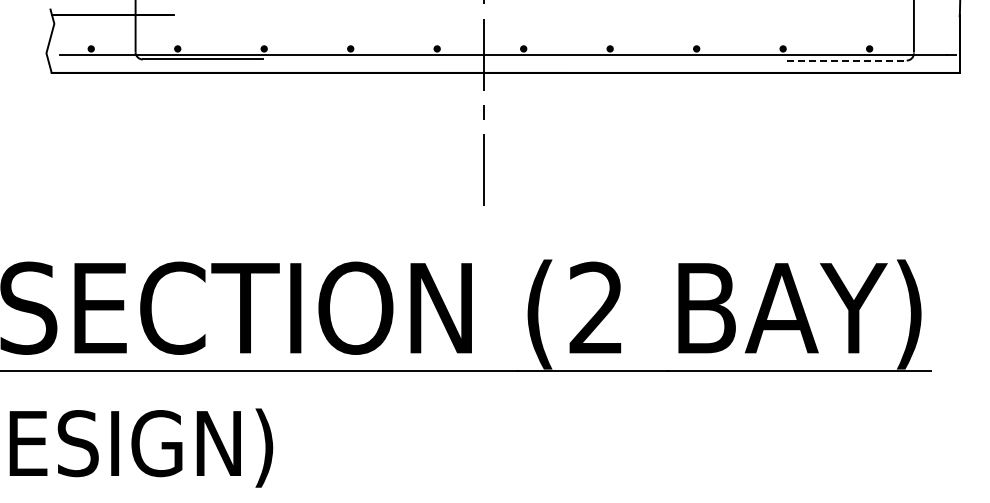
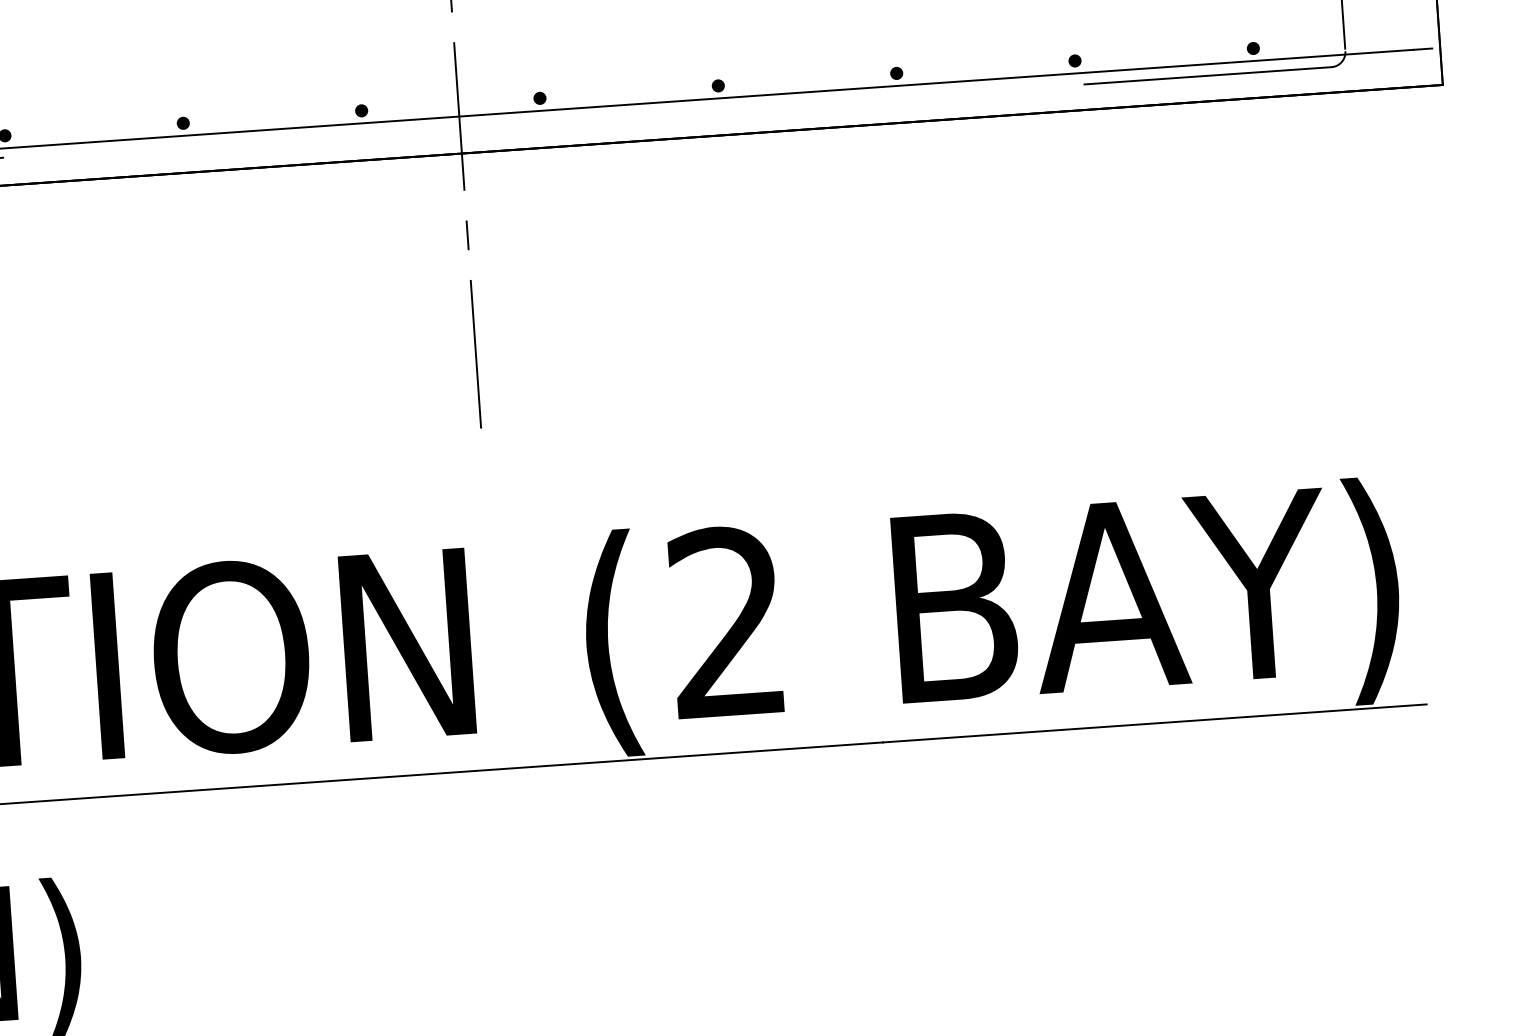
line: (846, 60) -> (1207, 75), dashed -> solid

